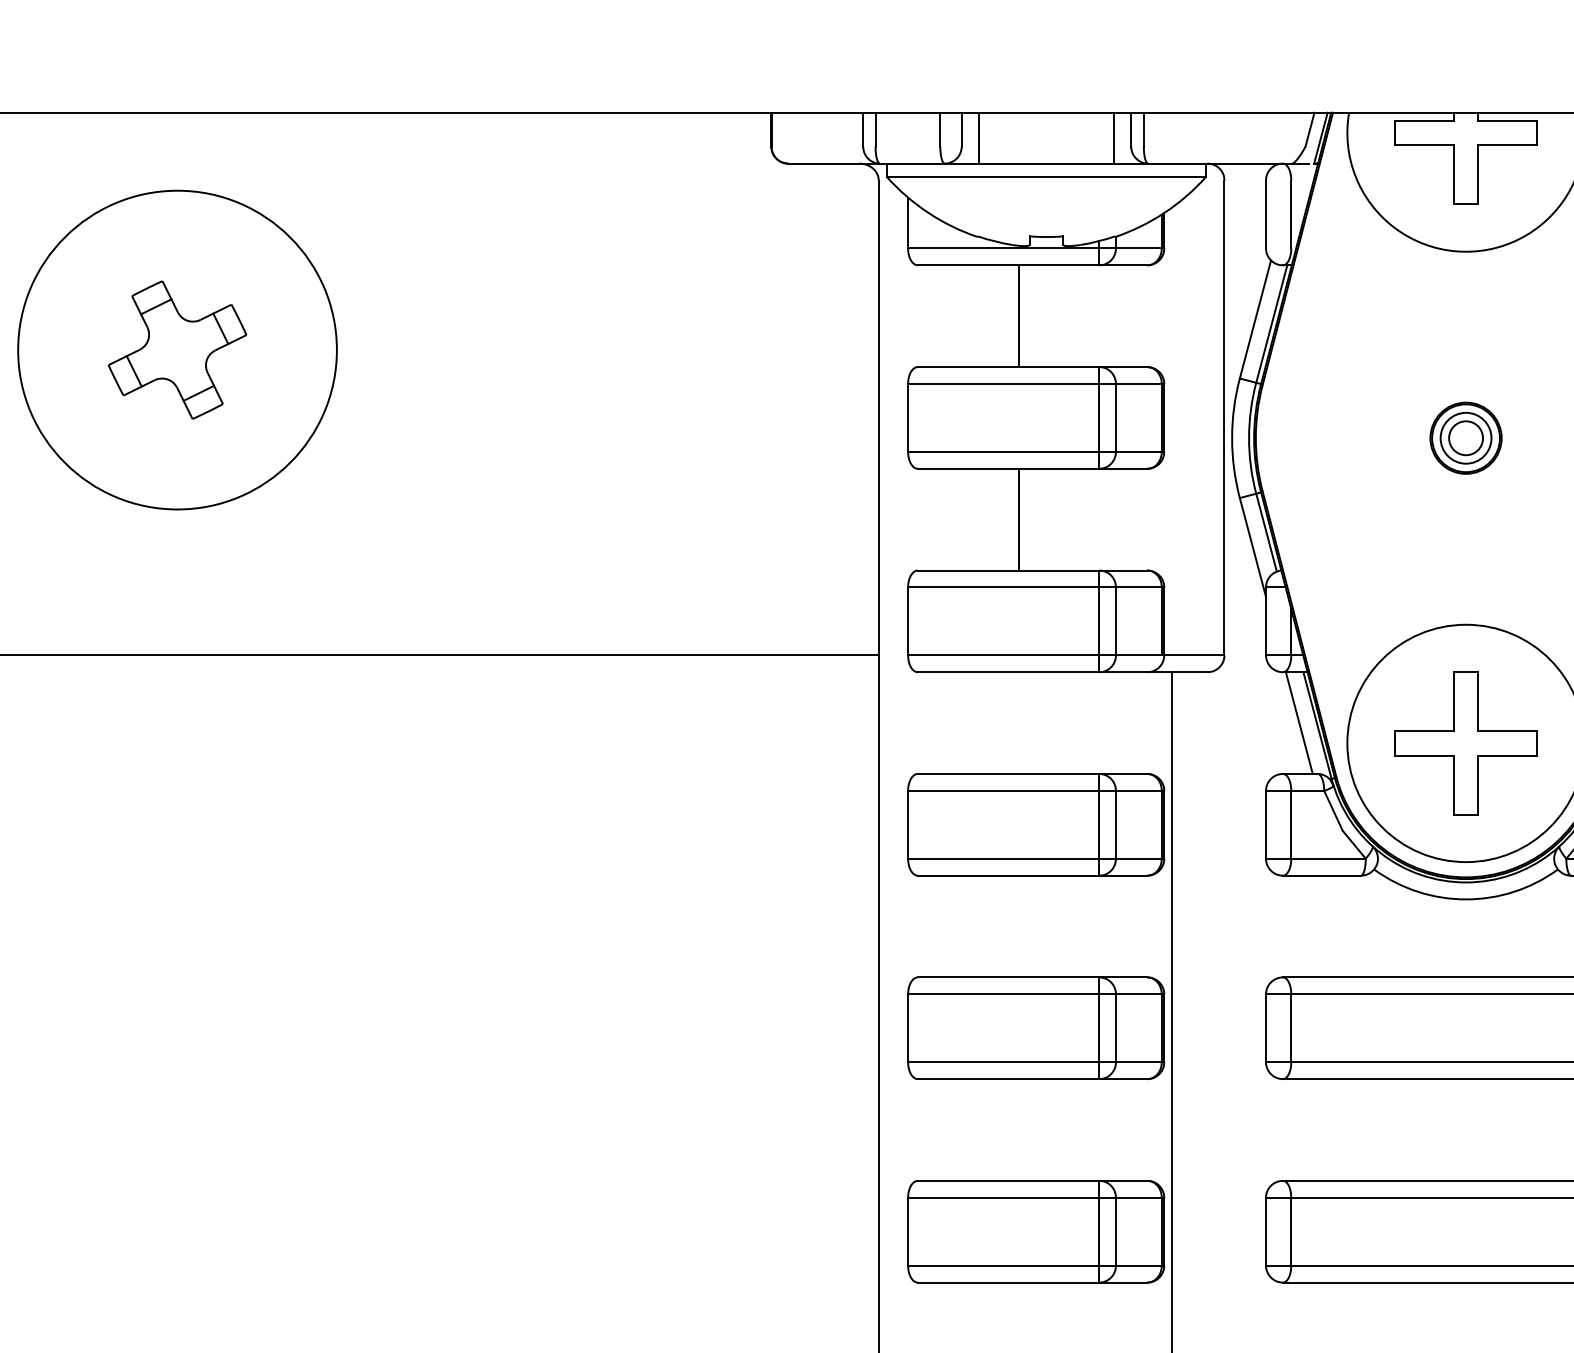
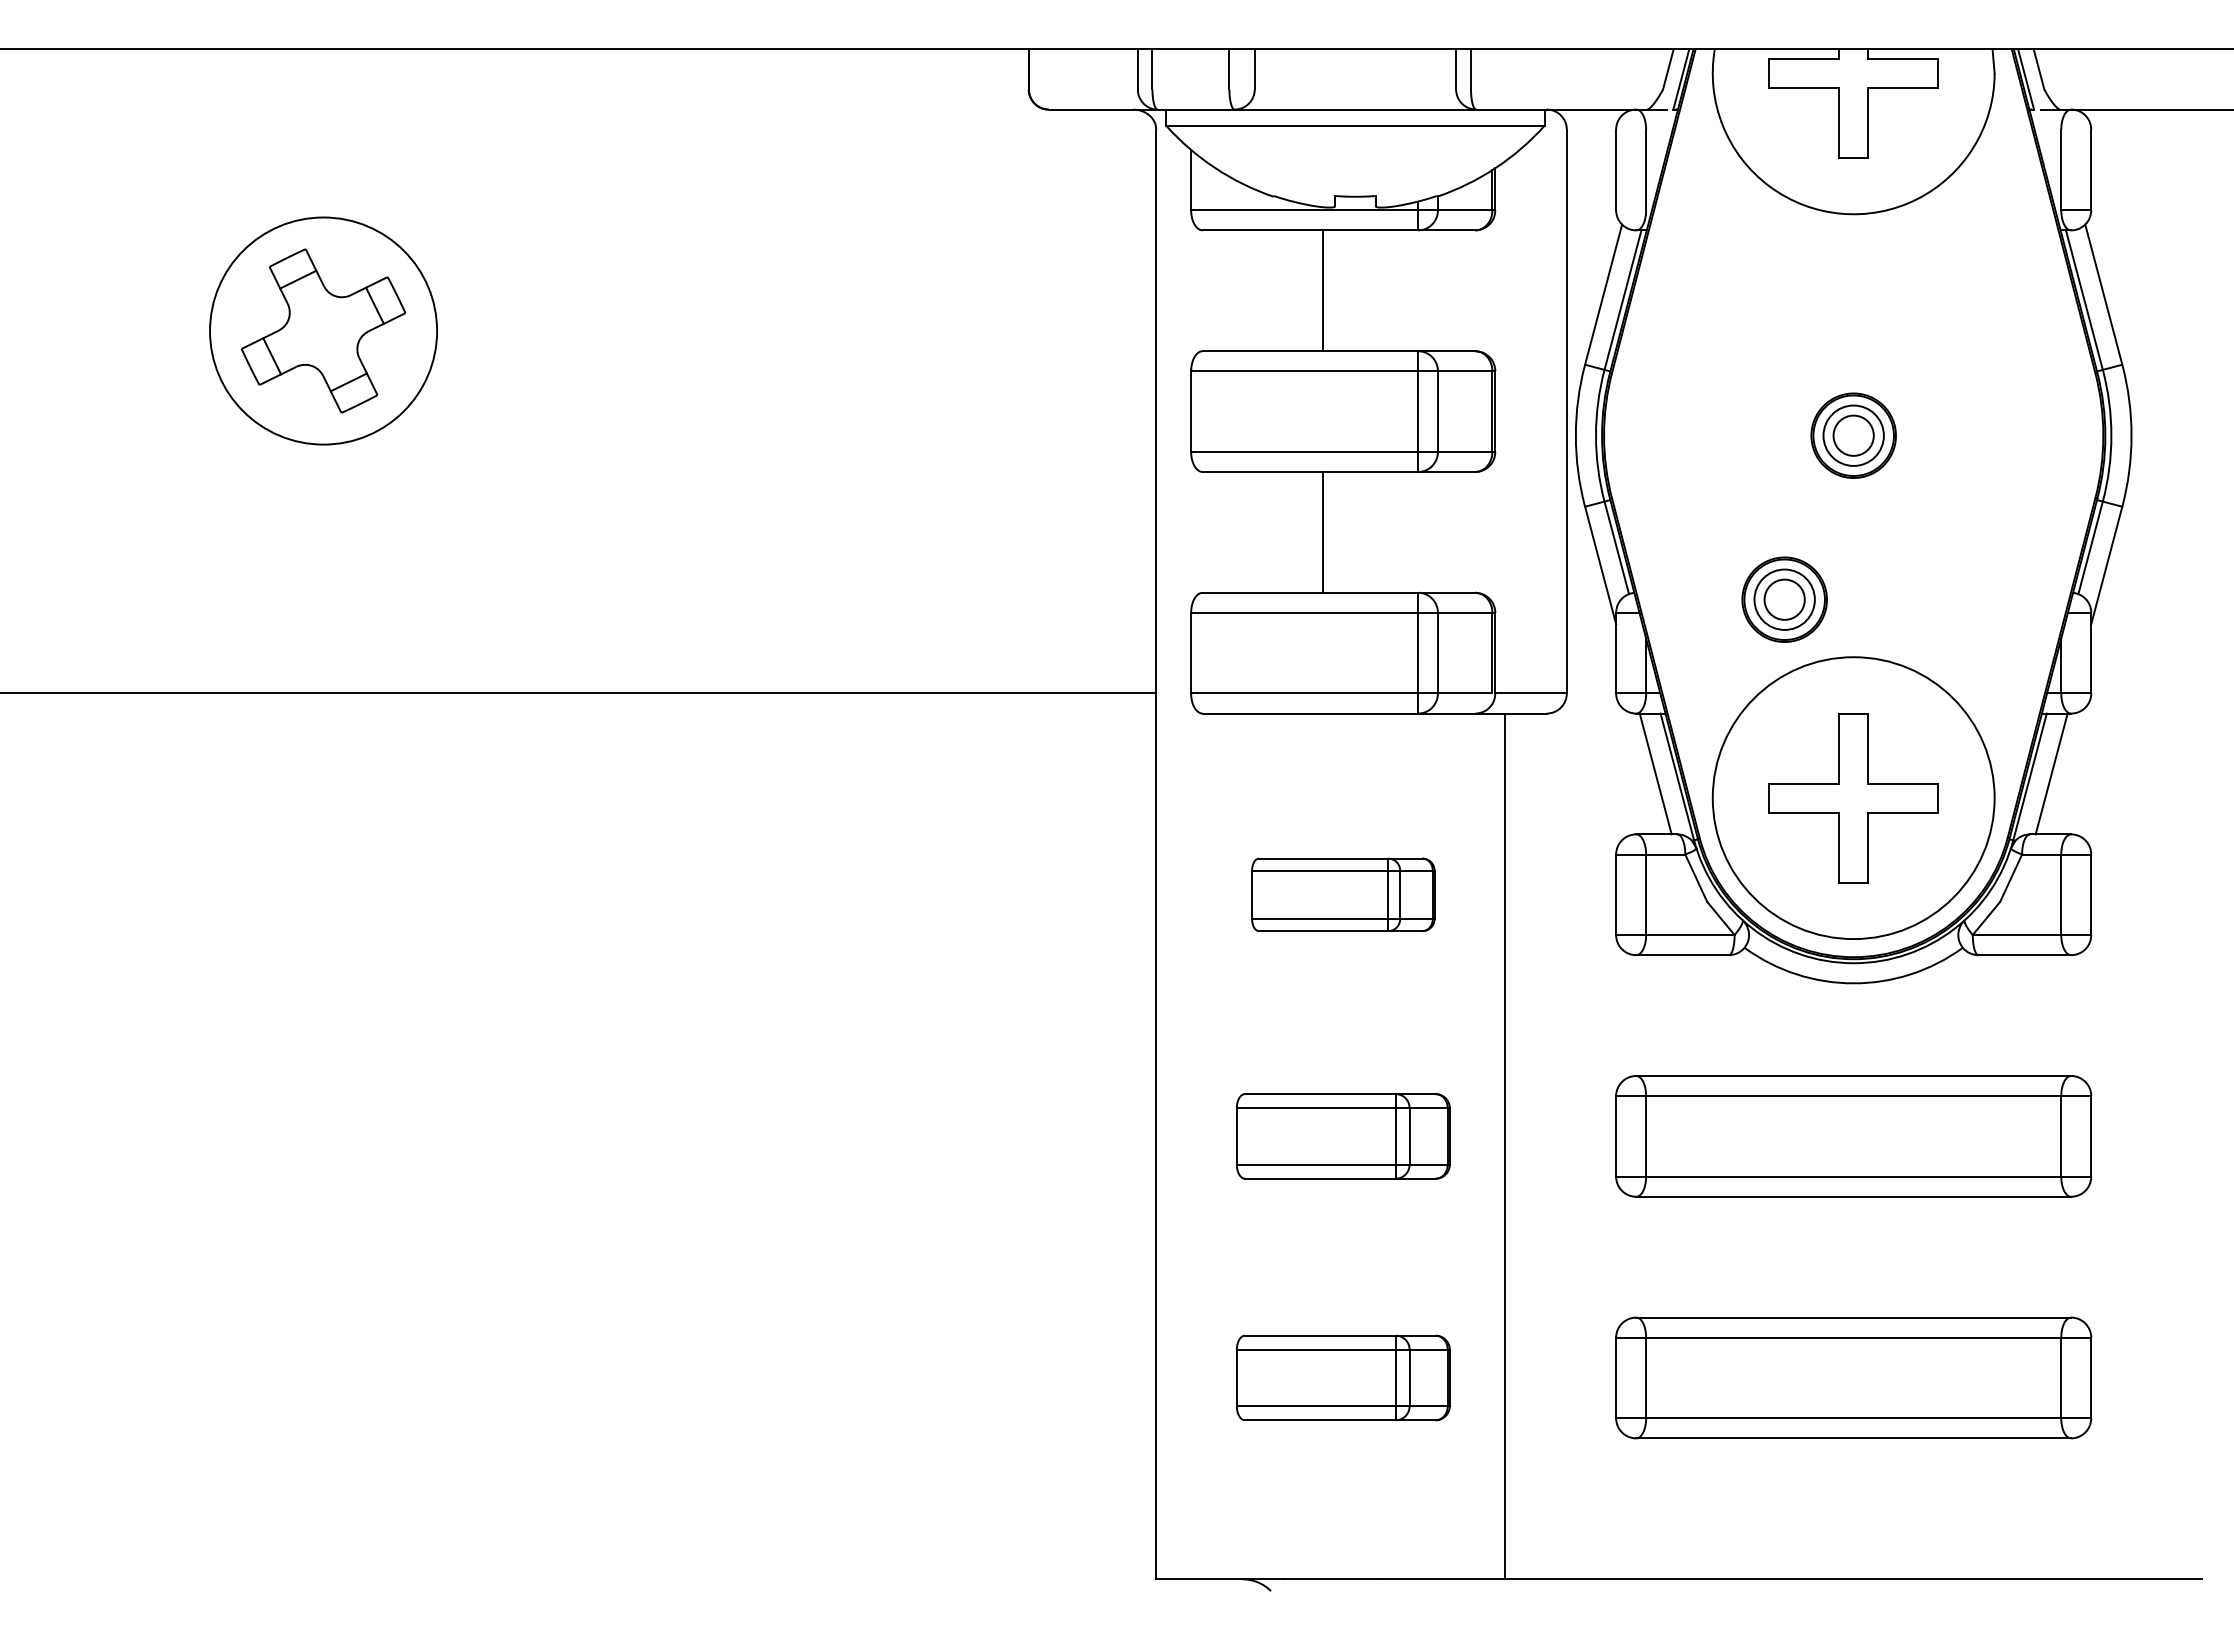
line: (978, 138) -> (1274, 79), removed
line: (1113, 138) -> (1435, 79), removed
circle: (177, 349) -> (323, 330), size x0.6
part: (1407, 576) -> (1784, 599), added
part: (1036, 824) -> (1343, 894), size x0.6
part: (1036, 1028) -> (1343, 1136), size x0.7
part: (1036, 1231) -> (1343, 1377), size x0.7

